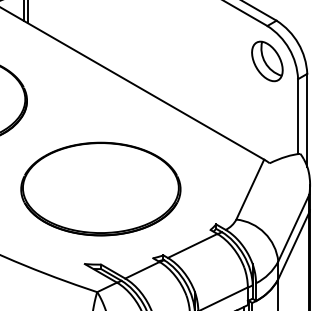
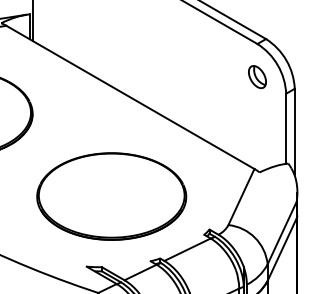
part: (267, 60) -> (257, 76), size x0.6
part: (100, 189) -> (111, 196), moved

